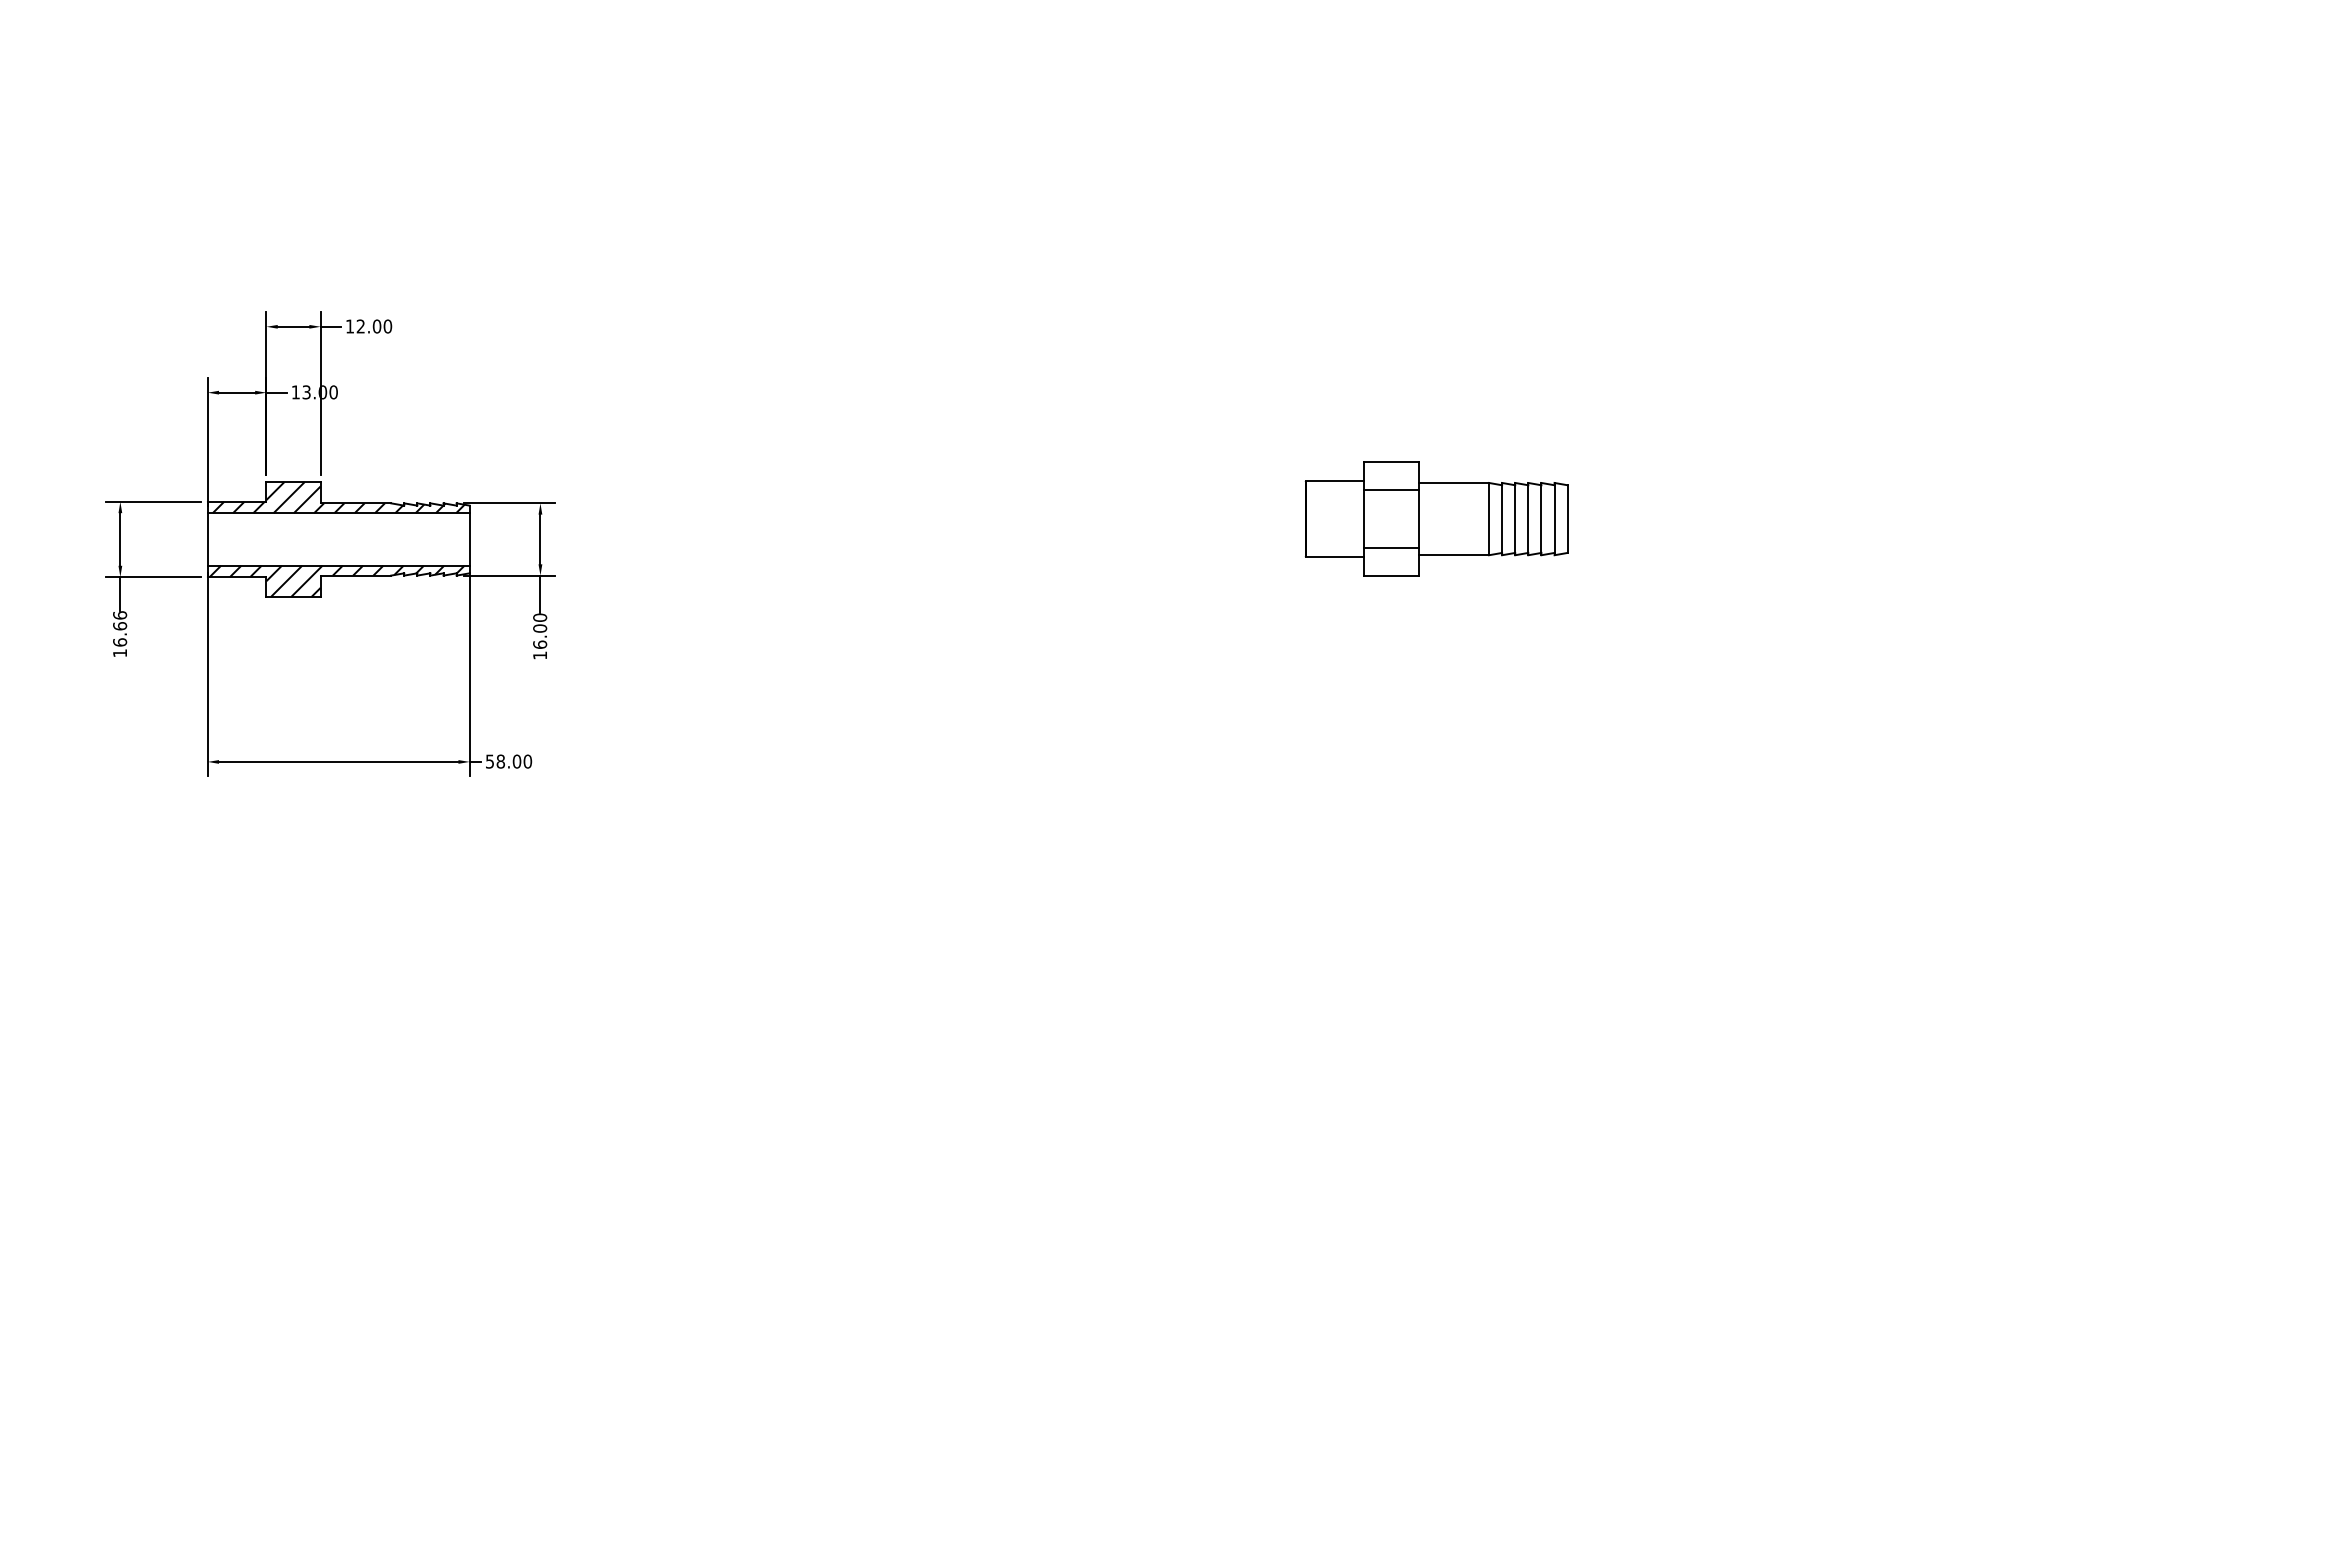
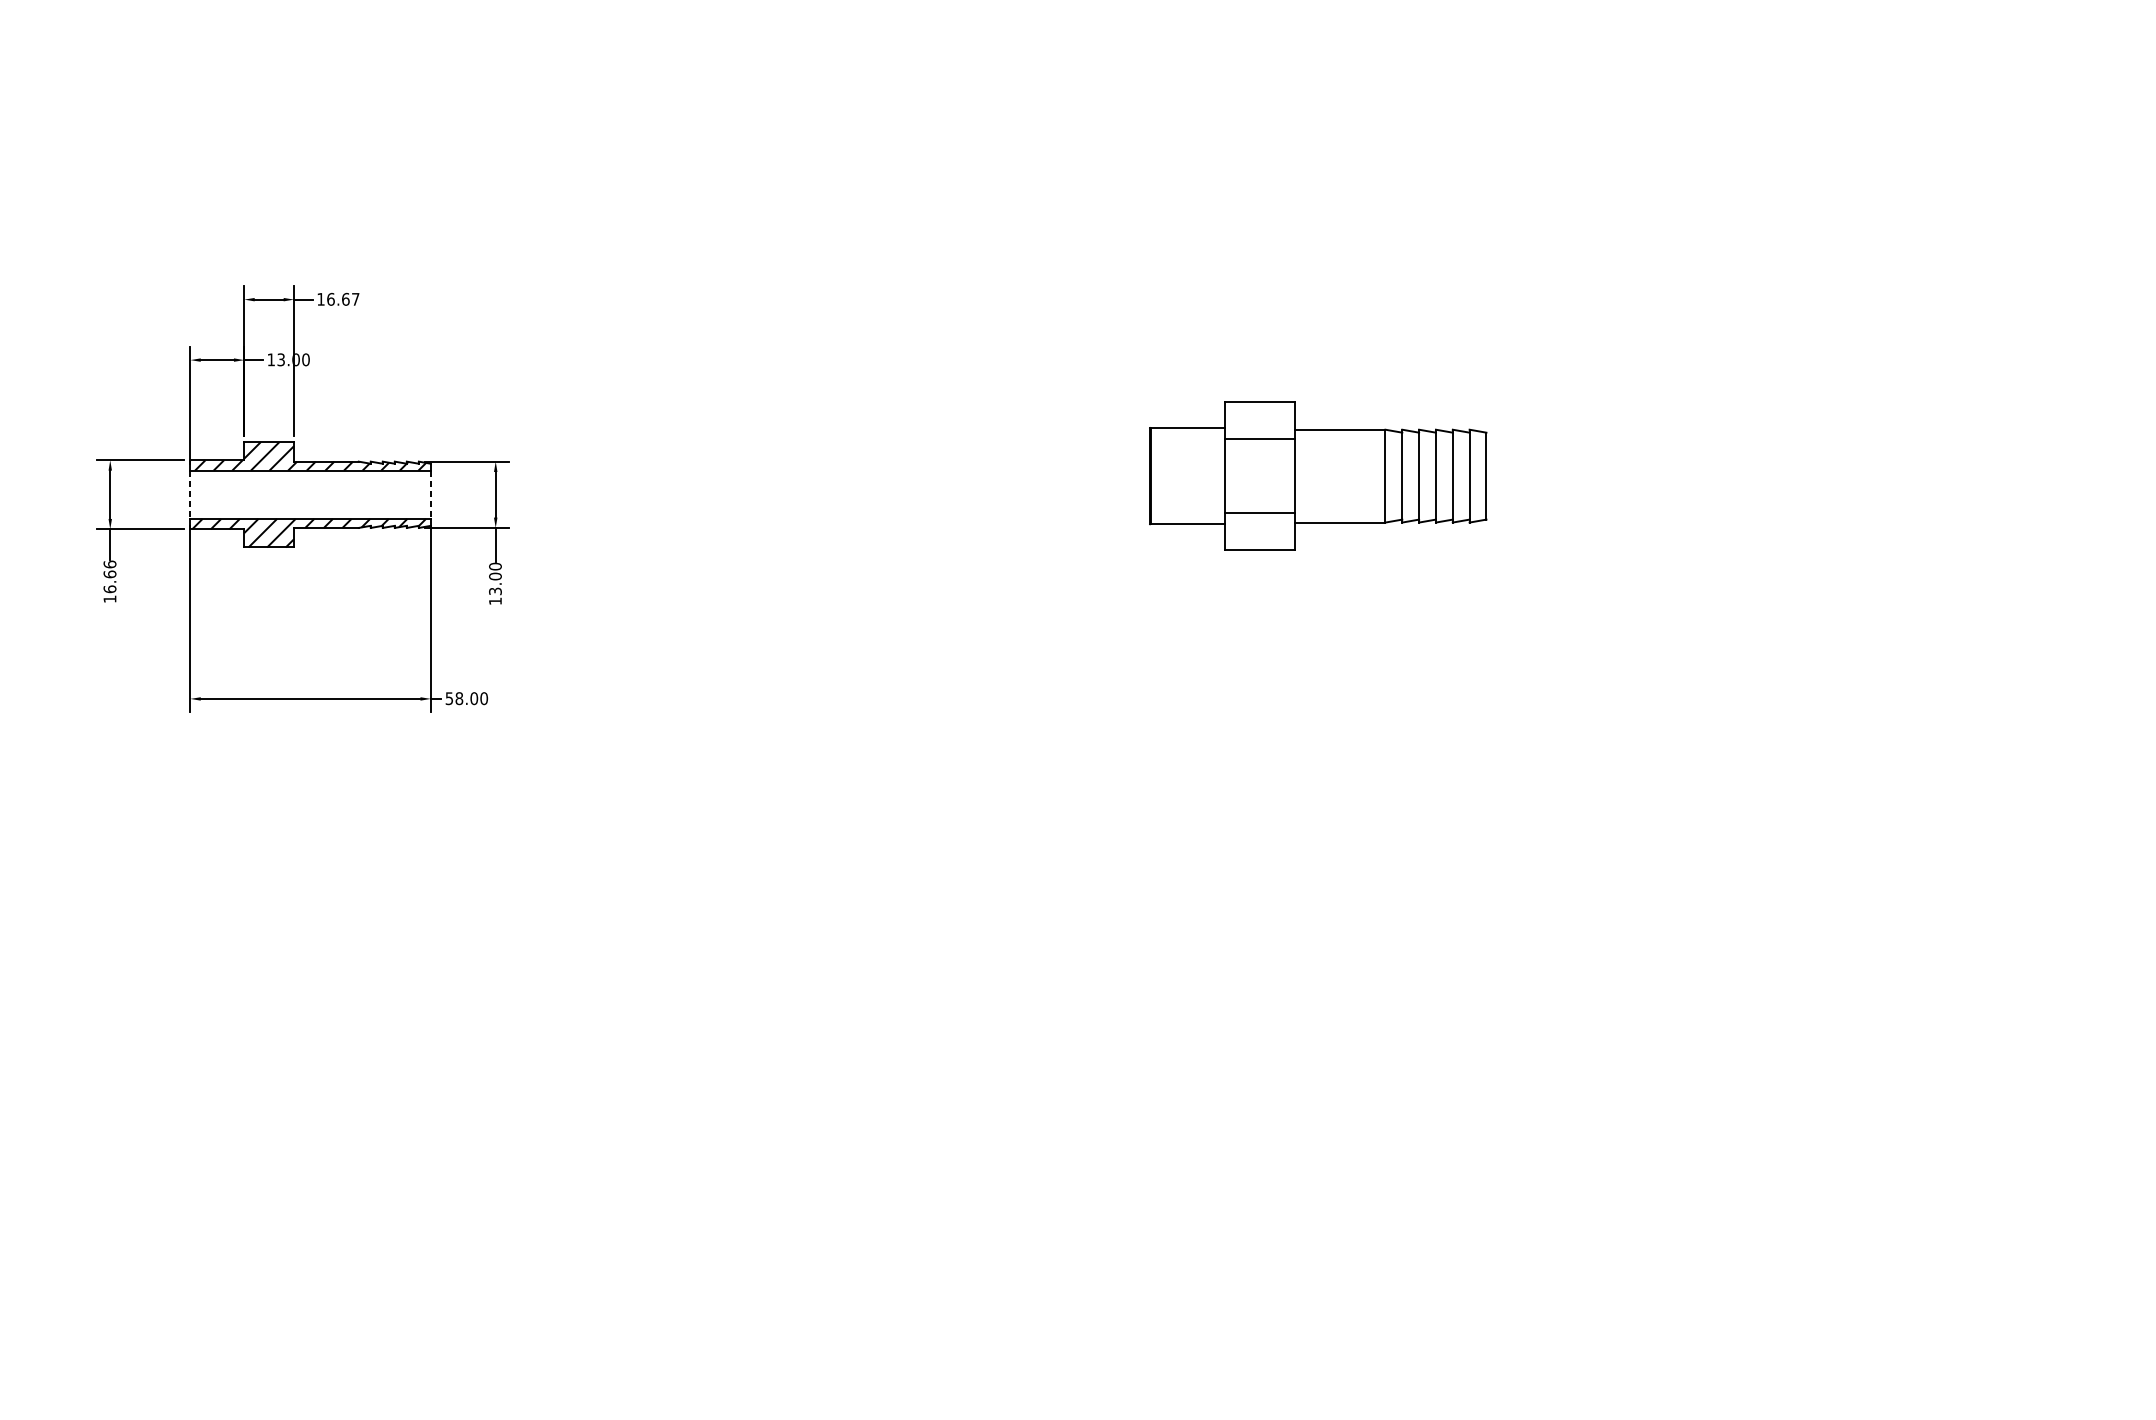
text: (374, 326) -> (343, 299), 12.00 -> 16.67
part: (1436, 518) -> (1317, 475), size x1.4
line: (207, 539) -> (190, 494), solid -> dashed
line: (469, 539) -> (430, 494), solid -> dashed
text: (540, 644) -> (495, 591), 16.00 -> 13.00

